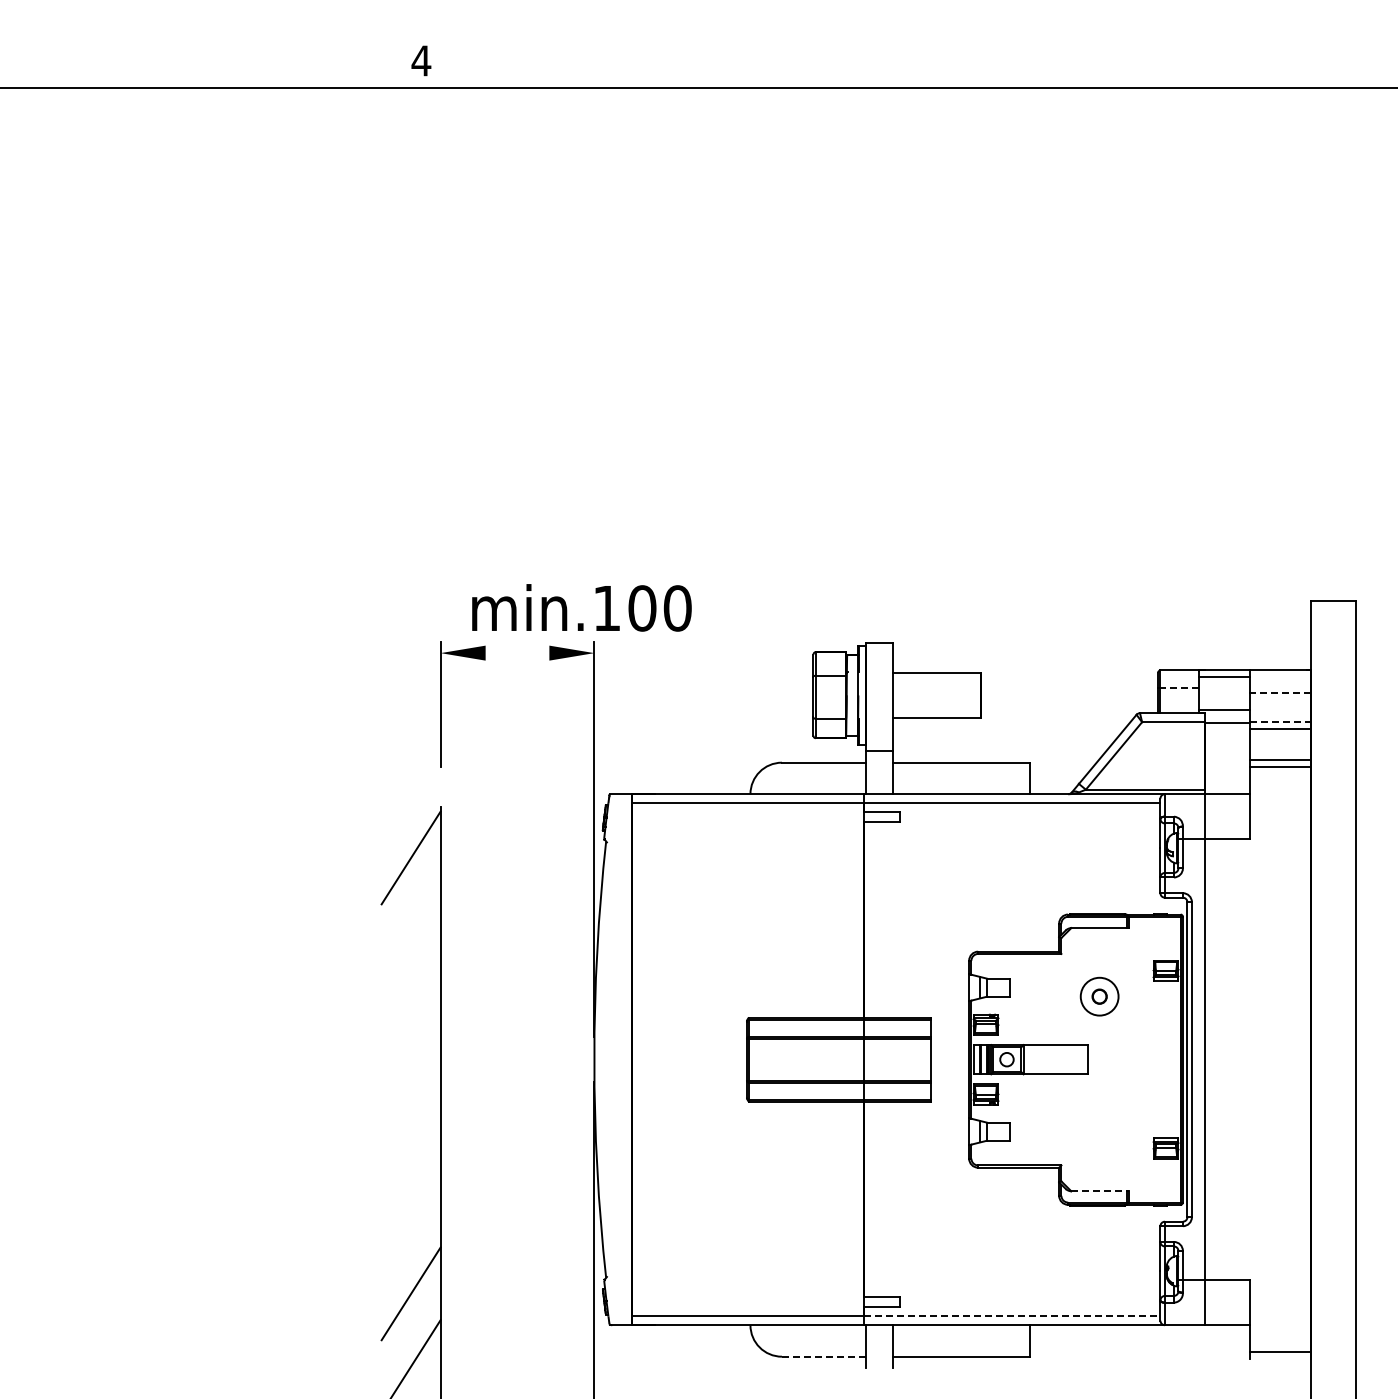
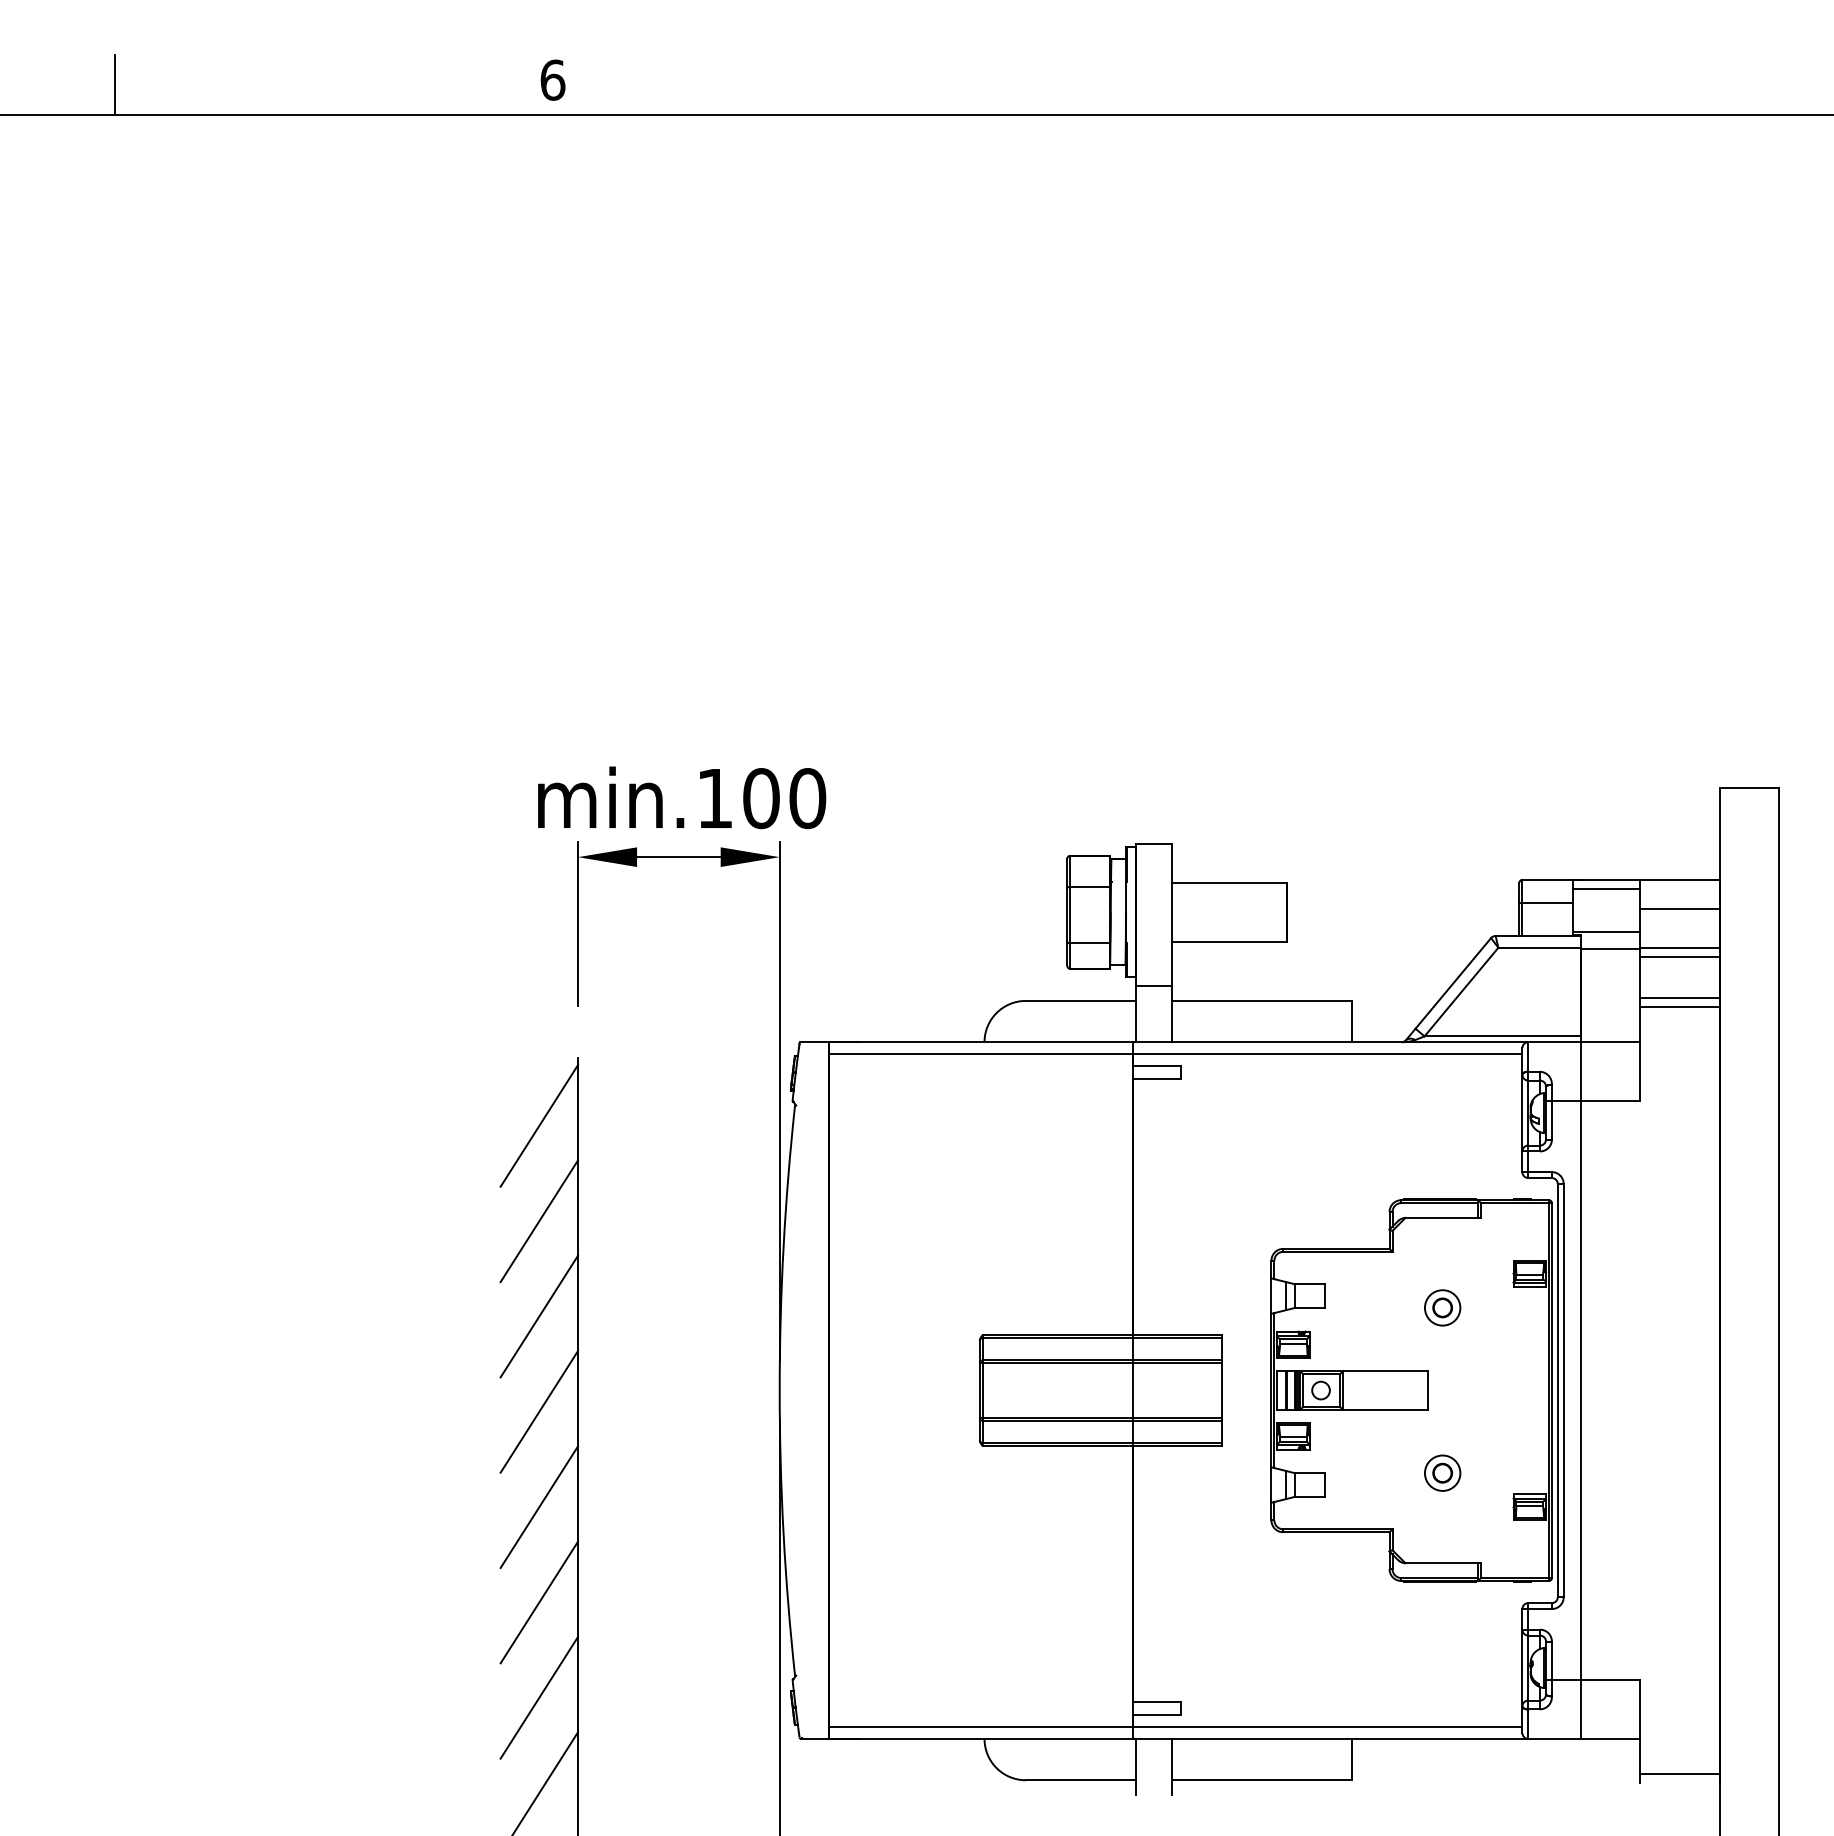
text: (421, 60) -> (552, 79), 4 -> 6
line: (87, 64) -> (114, 84), added
text: (581, 607) -> (681, 797), moved
line: (517, 653) -> (678, 857), added
line: (1179, 688) -> (1547, 903), dashed -> solid
line: (1280, 692) -> (1679, 908), dashed -> solid
line: (1281, 722) -> (1681, 948), dashed -> solid
line: (410, 930) -> (538, 1221), added
circle: (1099, 996) -> (1442, 1307), size x0.71
line: (410, 1002) -> (538, 1315), added
line: (410, 1075) -> (538, 1411), added
part: (1099, 1122) -> (1442, 1472), added
line: (410, 1148) -> (538, 1507), added
line: (1100, 1191) -> (1443, 1563), dashed -> solid
line: (410, 1220) -> (538, 1601), added
line: (1012, 1316) -> (1328, 1727), dashed -> solid
line: (824, 1356) -> (1081, 1779), dashed -> solid

